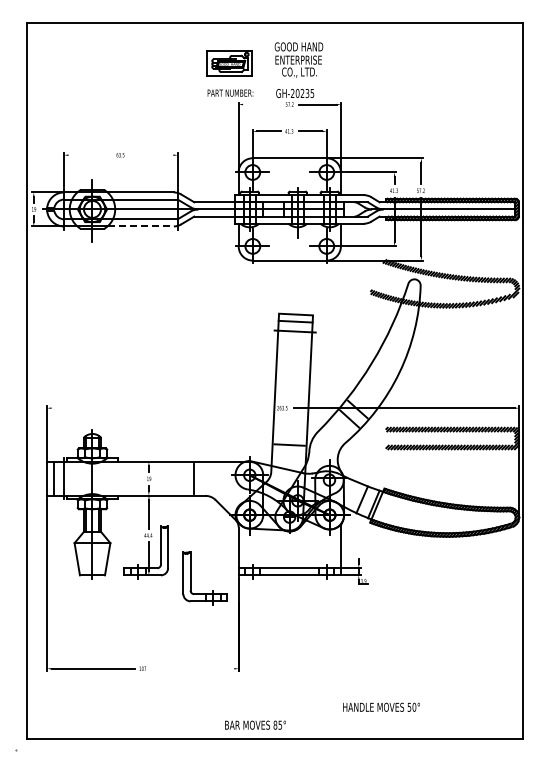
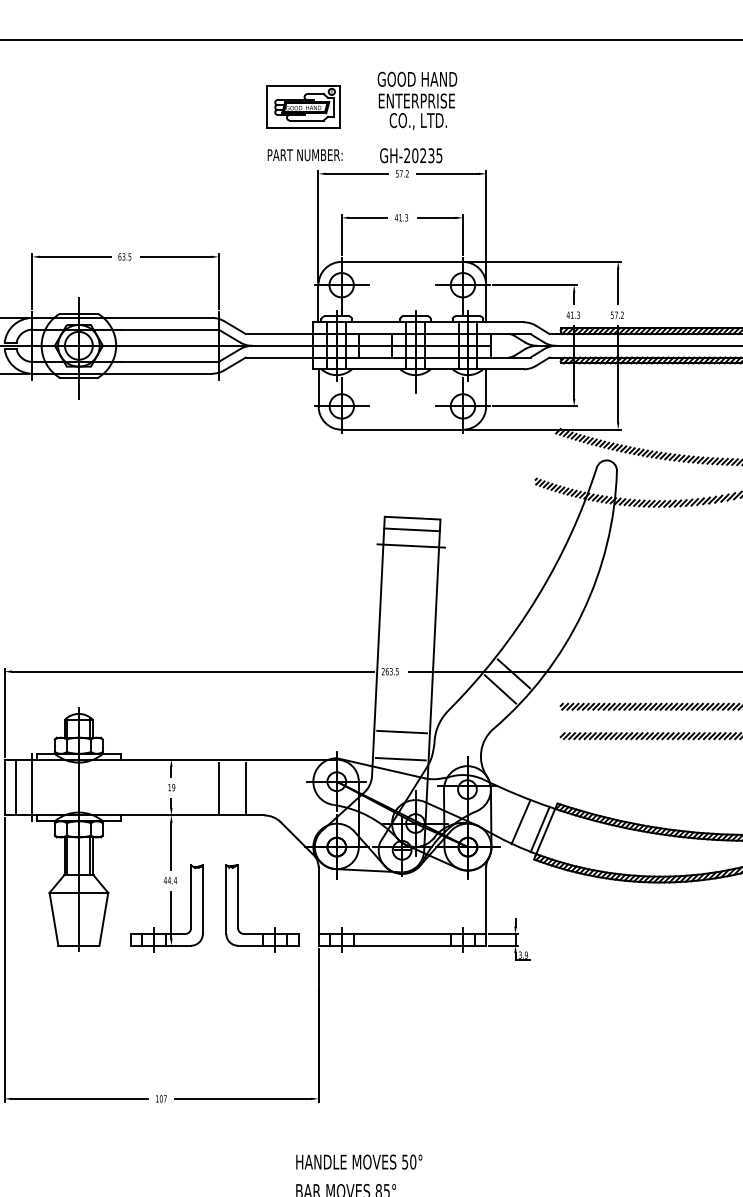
line: (262, 104) -> (357, 173), added
line: (89, 155) -> (73, 257), added
line: (151, 155) -> (175, 257), added
line: (141, 226) -> (159, 373), dashed -> solid
line: (161, 408) -> (192, 672), added
line: (288, 461) -> (400, 759), added
line: (177, 478) -> (218, 786), added
part: (191, 578) -> (239, 908), moved
line: (192, 668) -> (242, 1098), added
text: (381, 706) -> (359, 1160), moved

